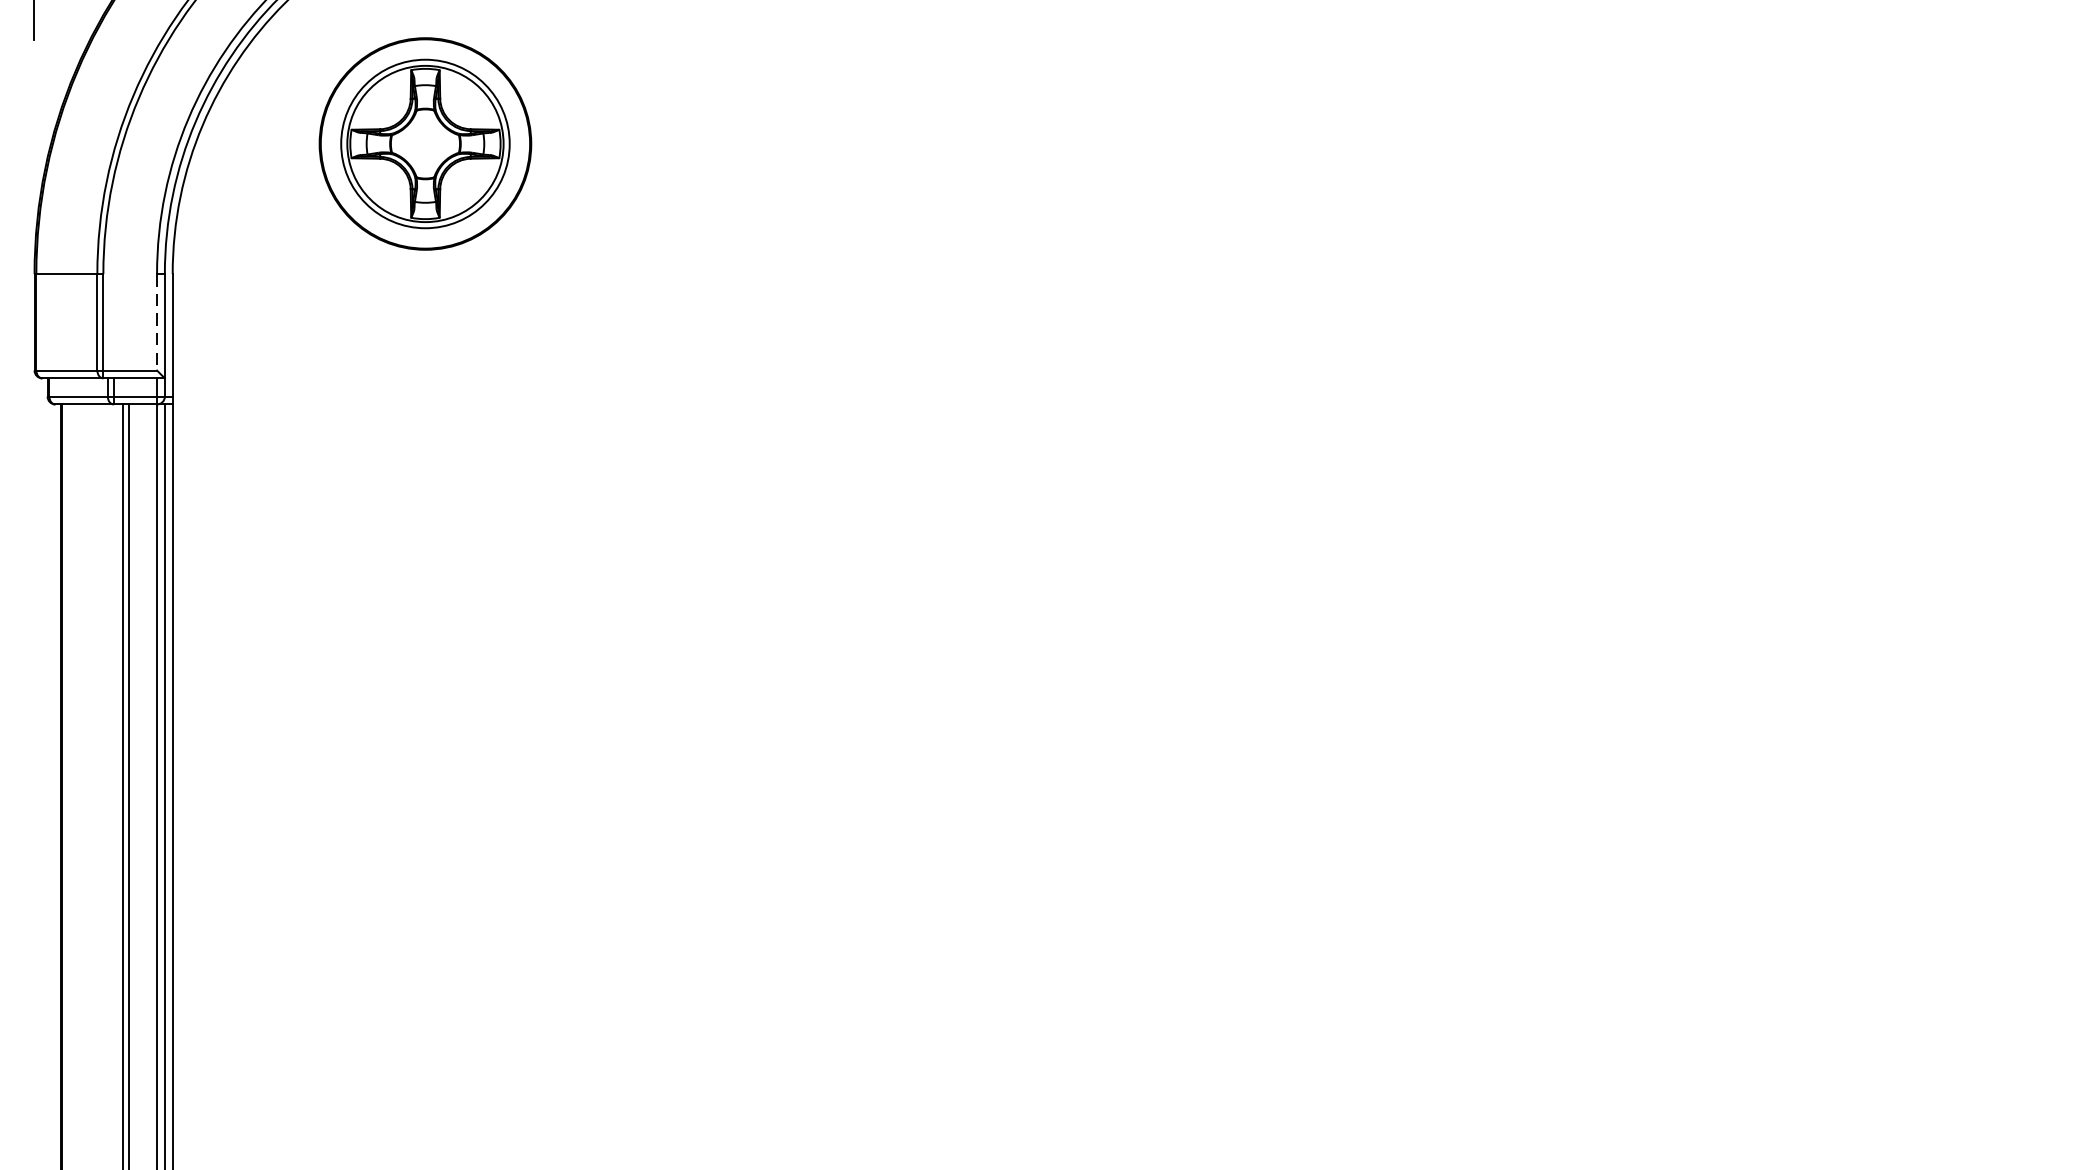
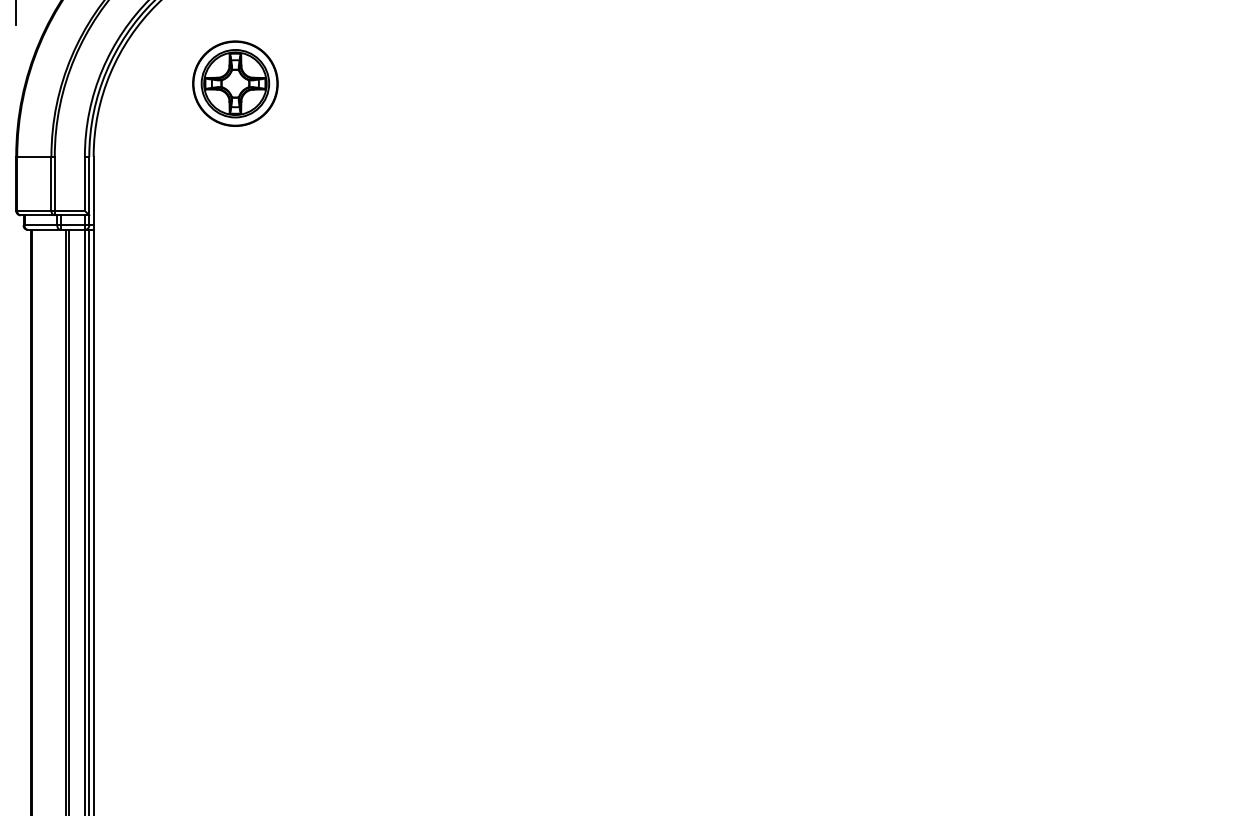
part: (425, 143) -> (235, 83), size x0.71
line: (156, 323) -> (84, 184), dashed -> solid

